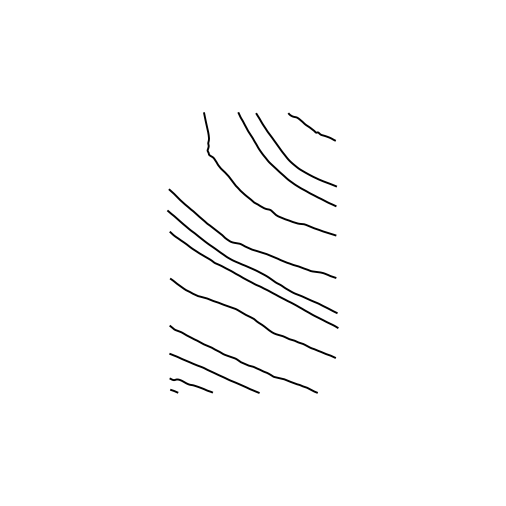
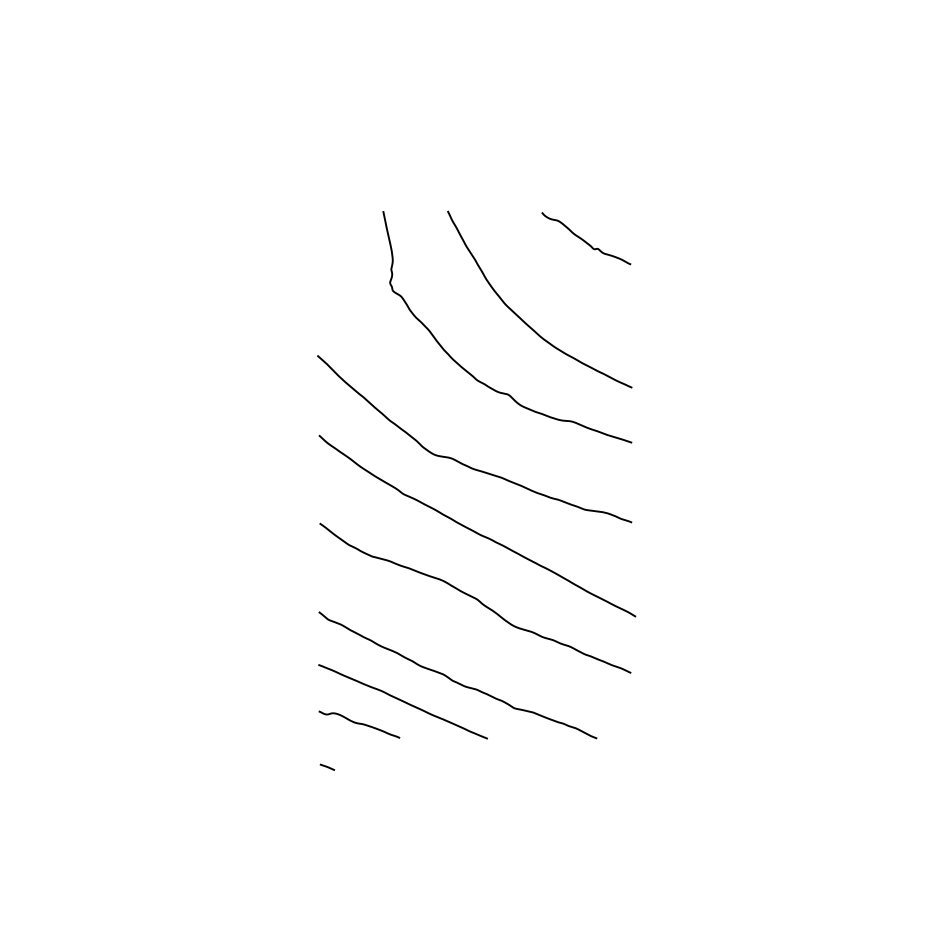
curve: (287, 156) -> (540, 294), removed
curve: (249, 266) -> (468, 500), removed
curve: (174, 391) -> (327, 767), moved

